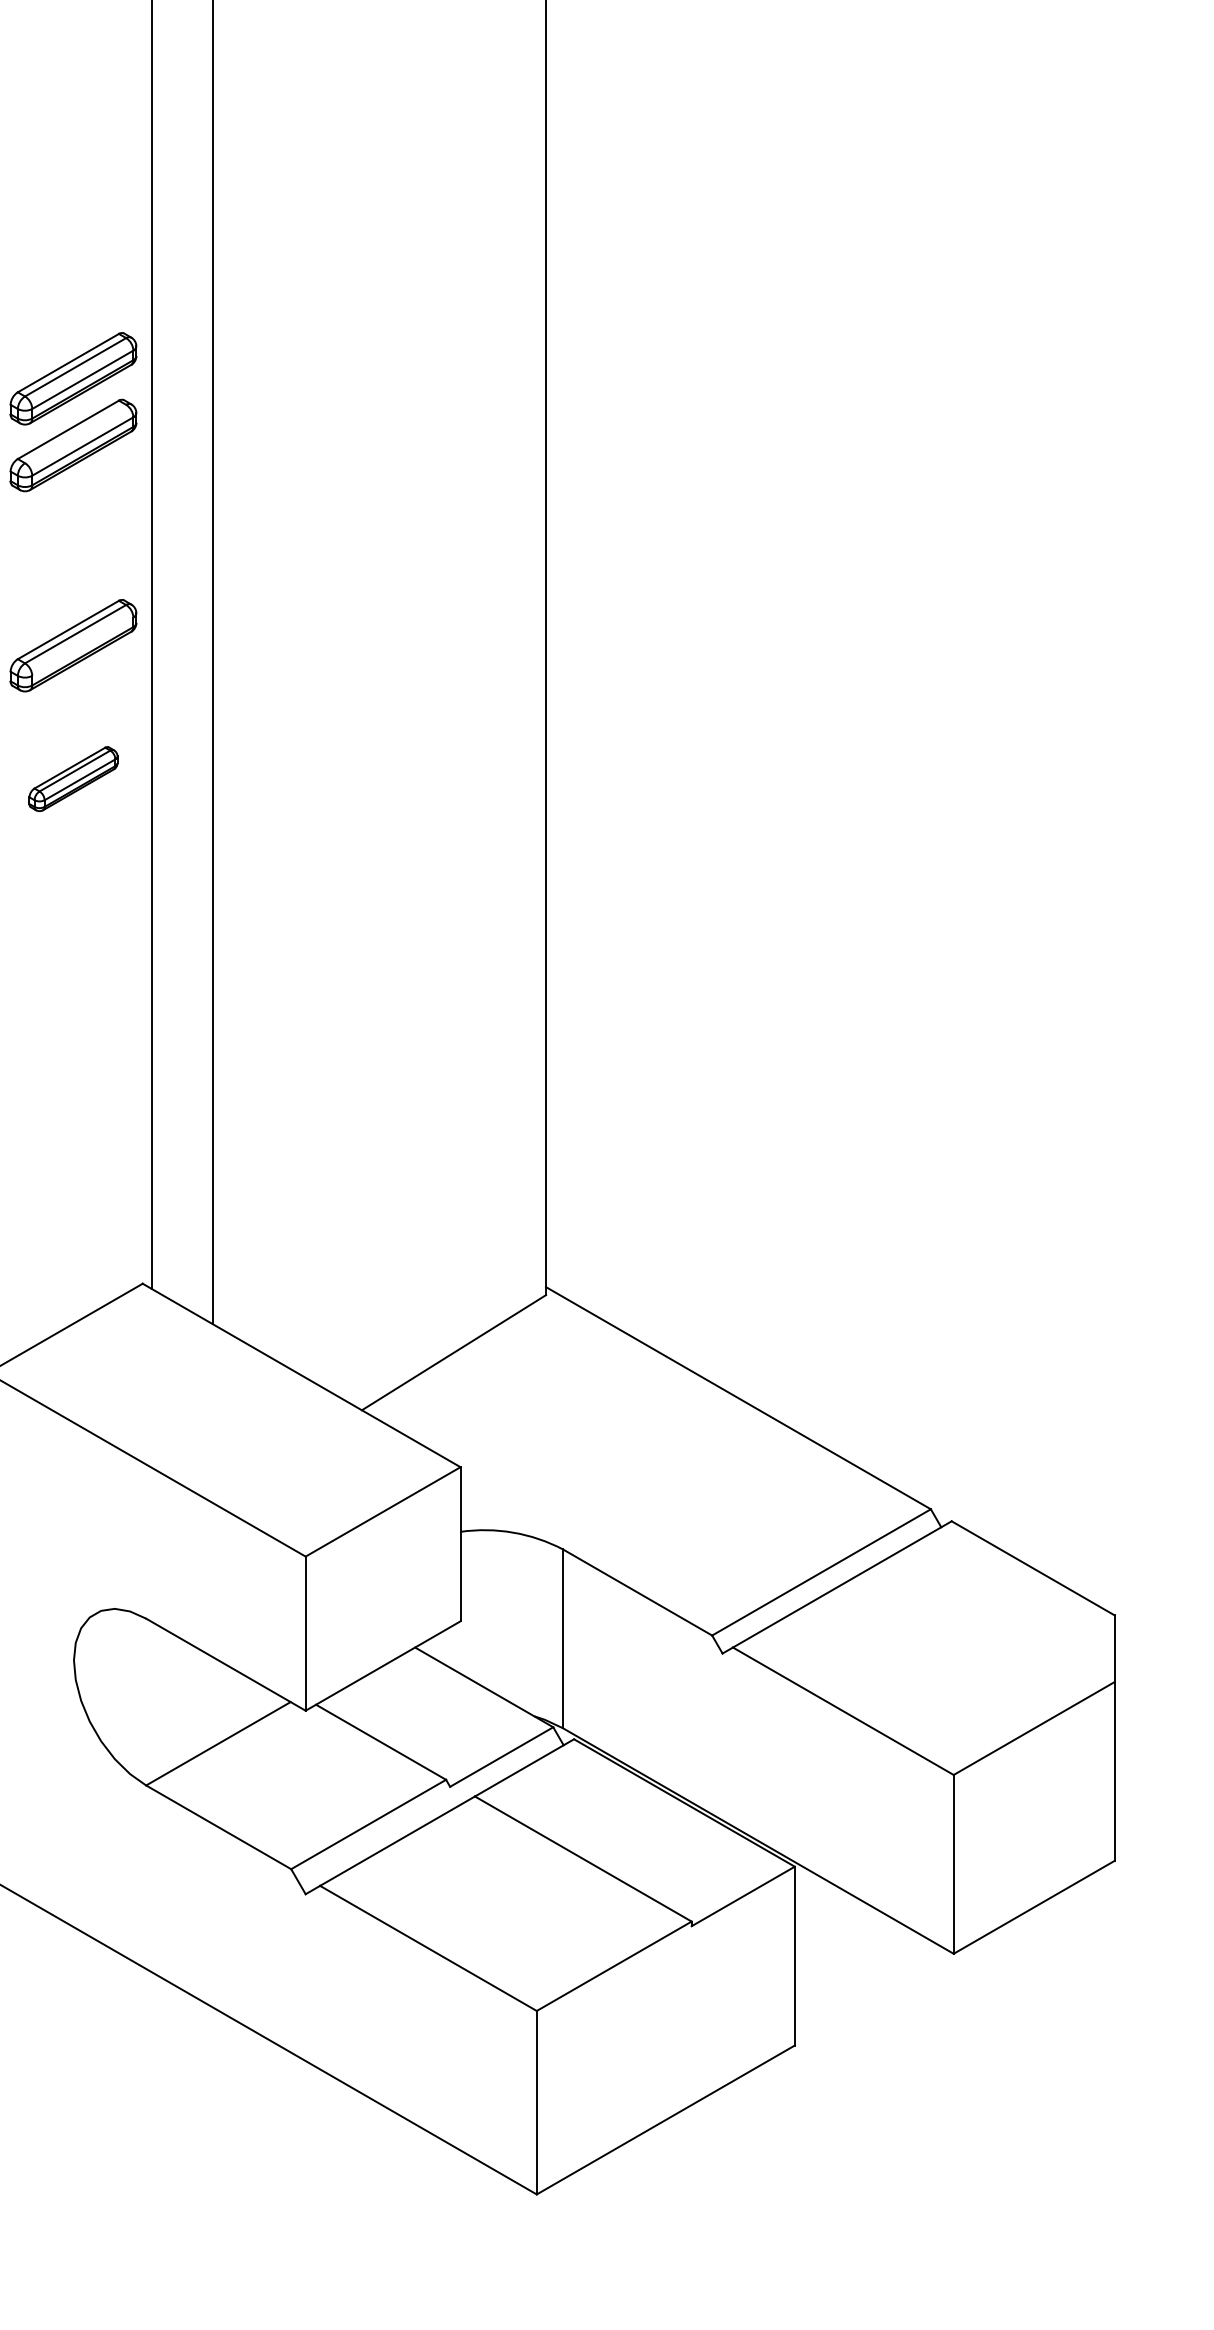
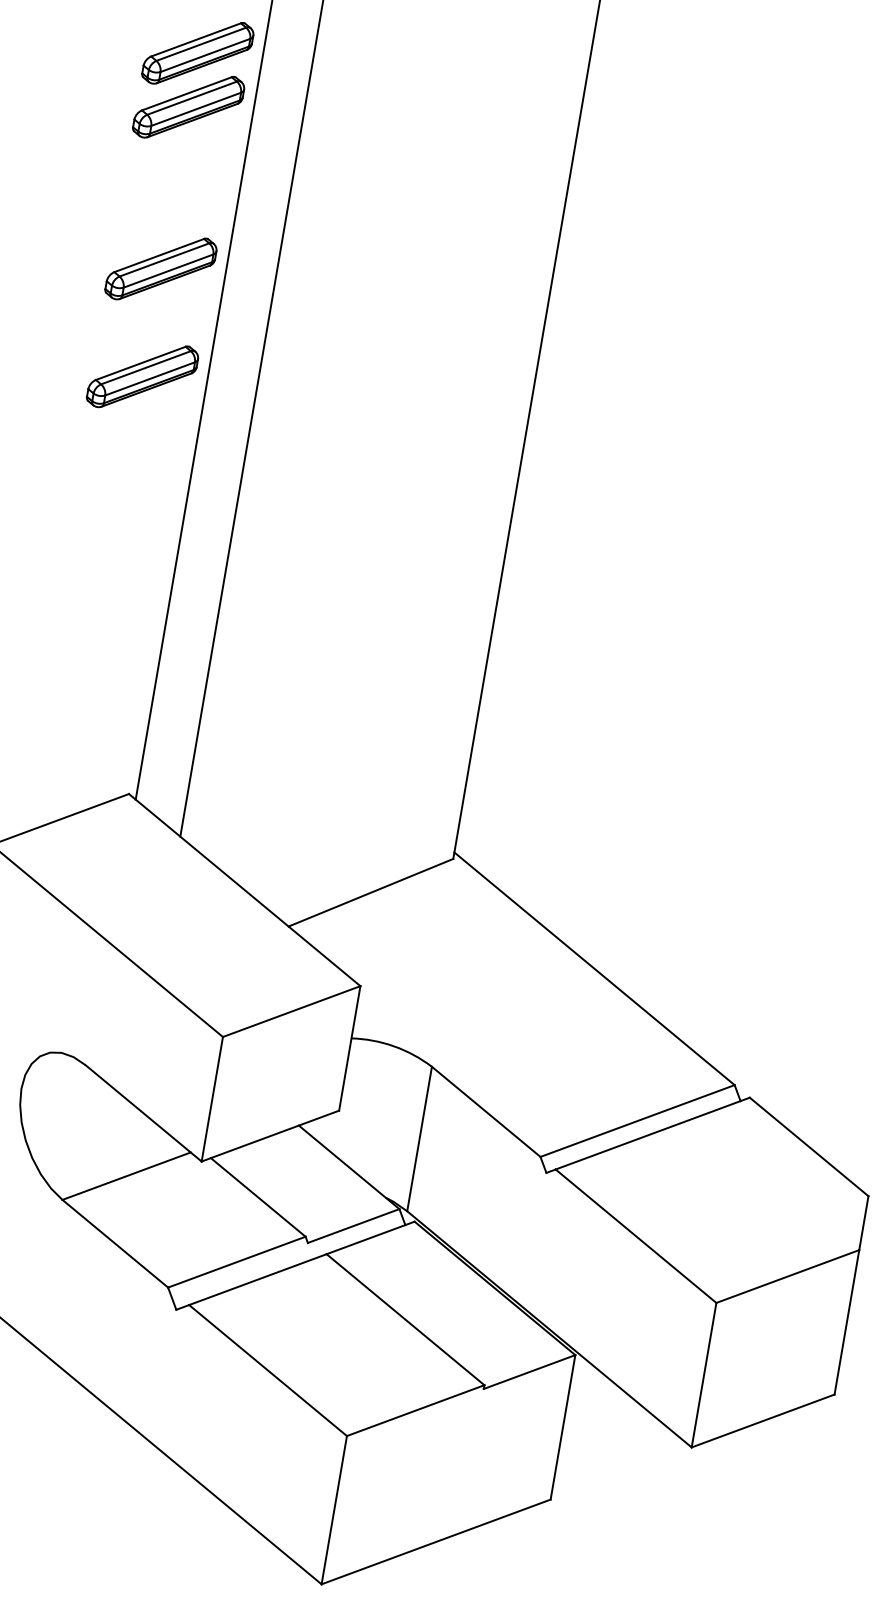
line: (75, 433) -> (192, 97), added
line: (82, 646) -> (168, 270), added
part: (73, 778) -> (142, 376), size x1.43

